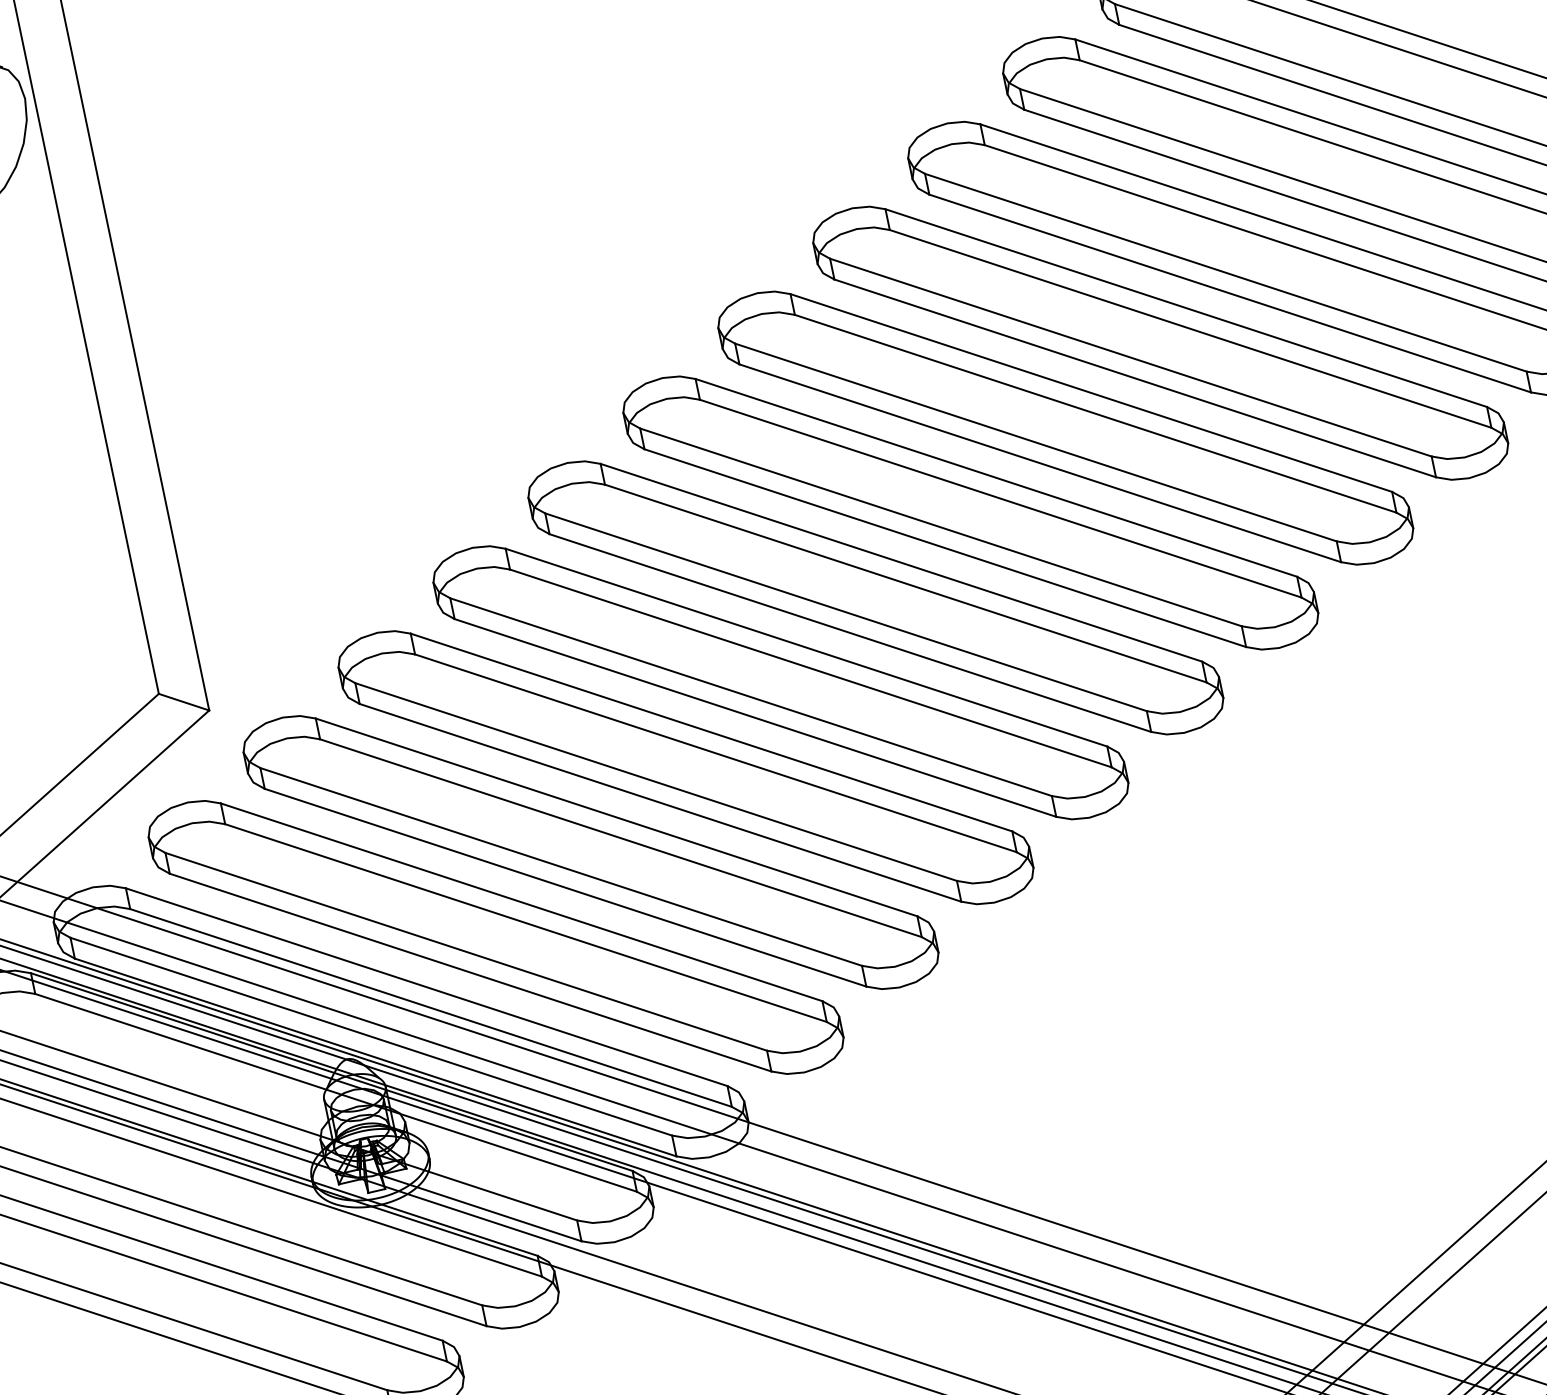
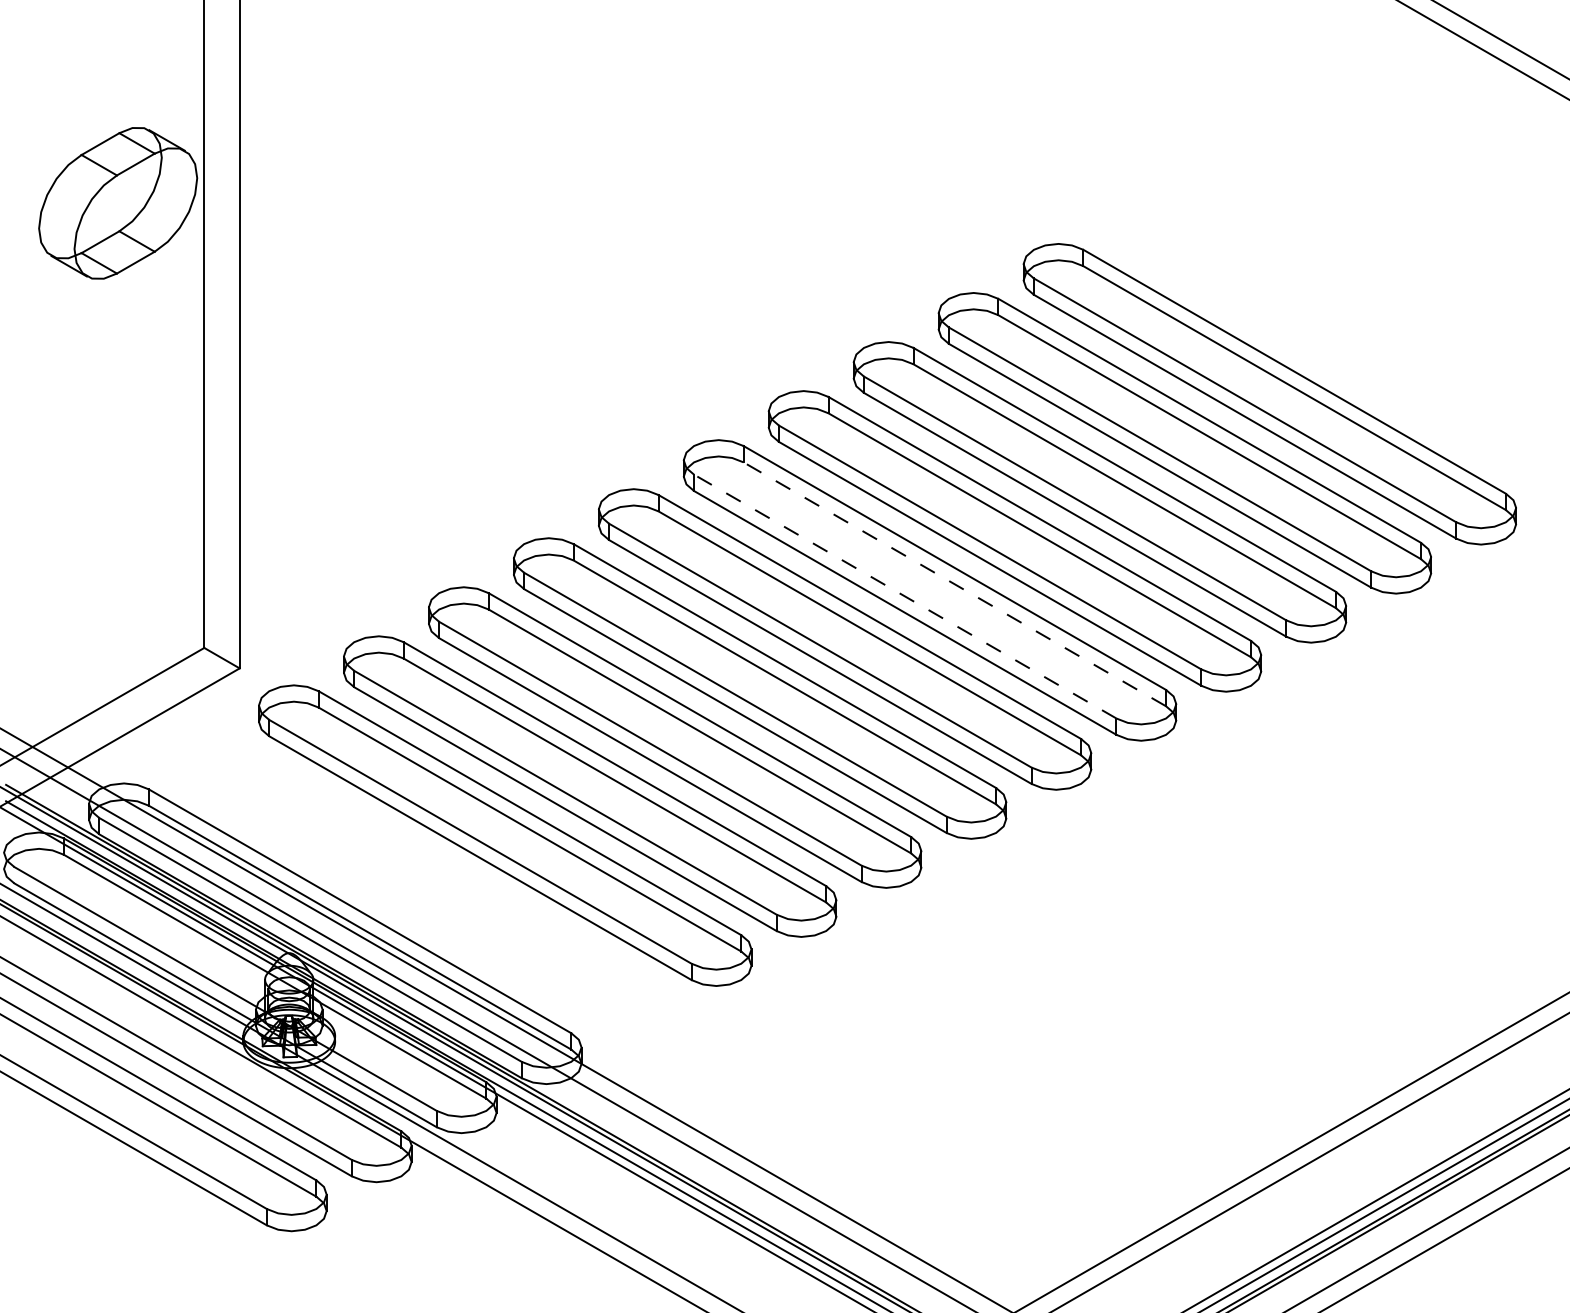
line: (1095, 414) -> (954, 584), solid -> dashed
line: (1036, 442) -> (905, 596), solid -> dashed
part: (496, 937) -> (420, 884), removed

